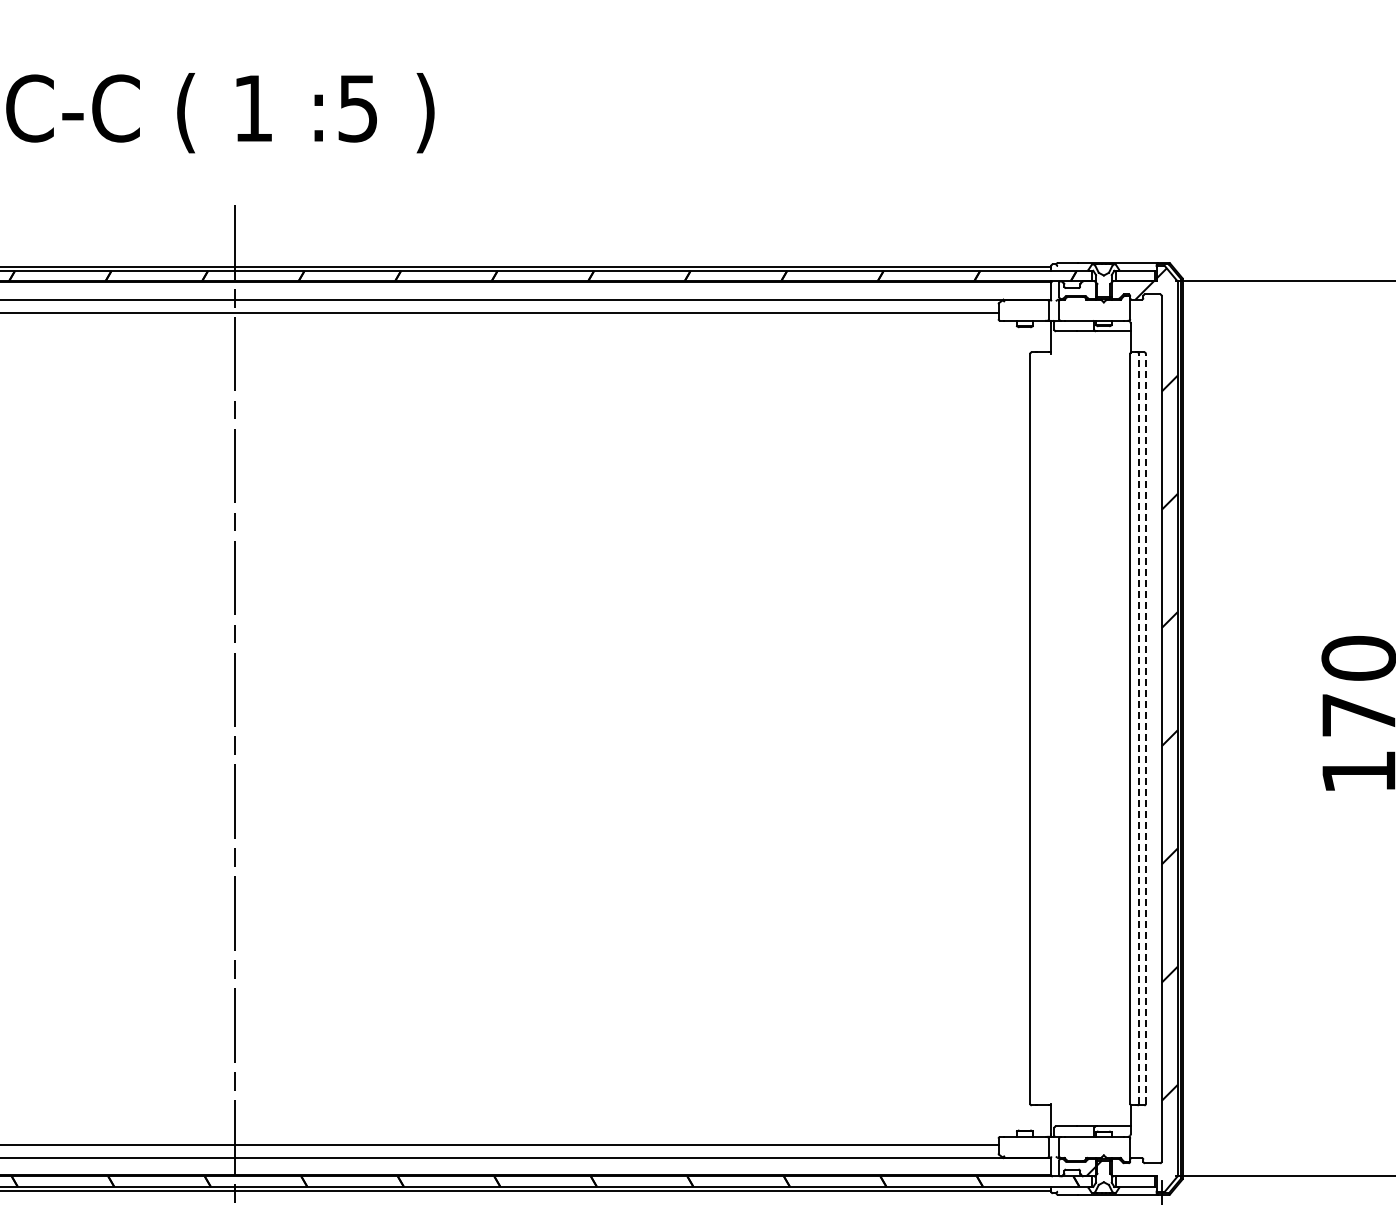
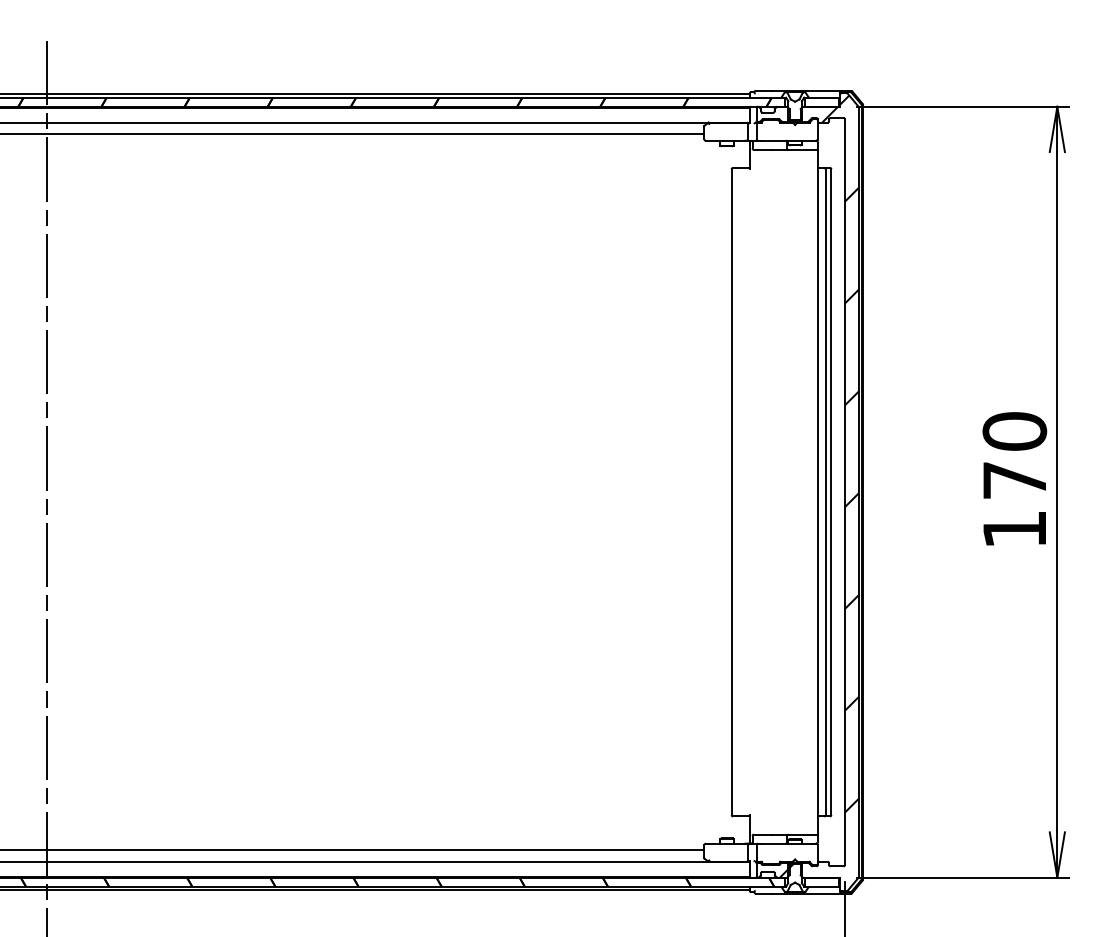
line: (1139, 728) -> (825, 491), dashed -> solid
line: (1146, 728) -> (831, 491), dashed -> solid

